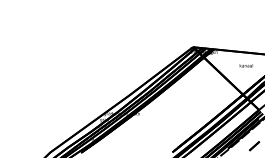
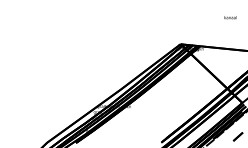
text: (245, 65) -> (229, 17), moved

